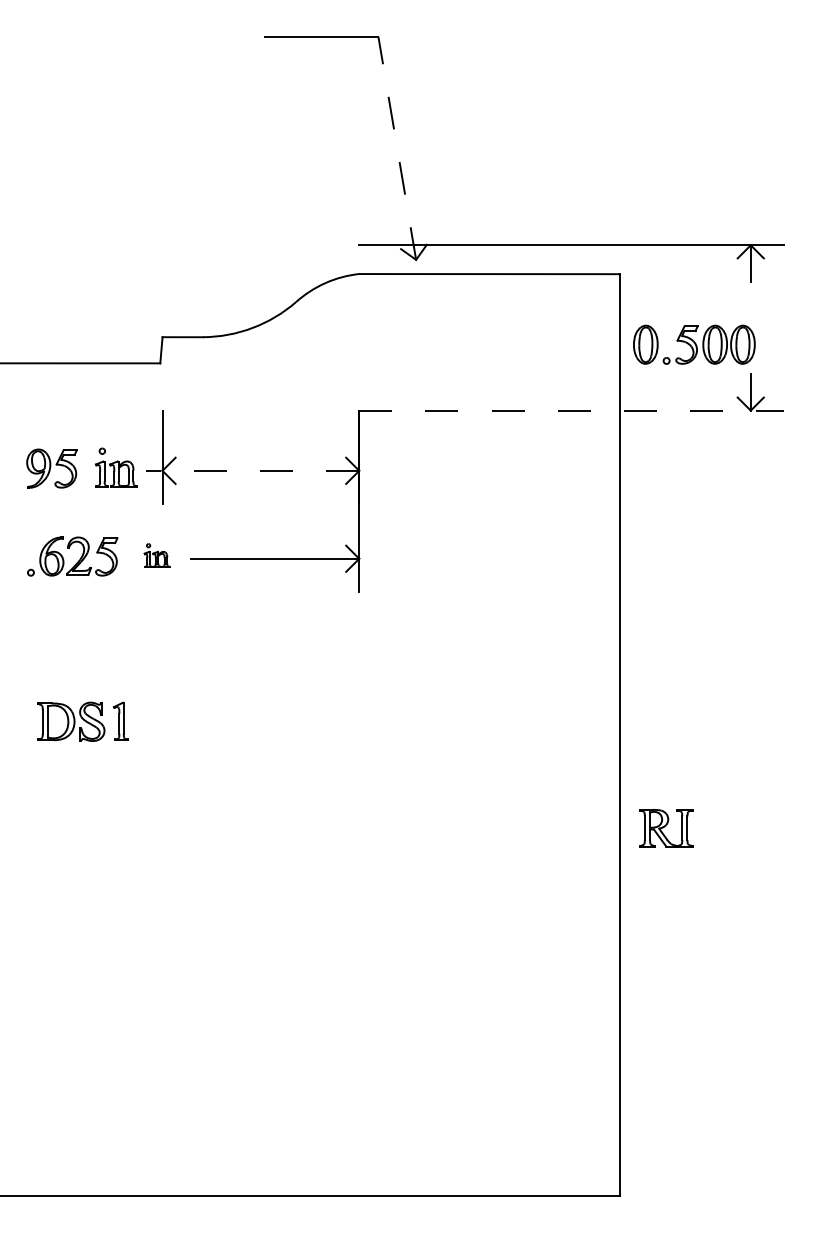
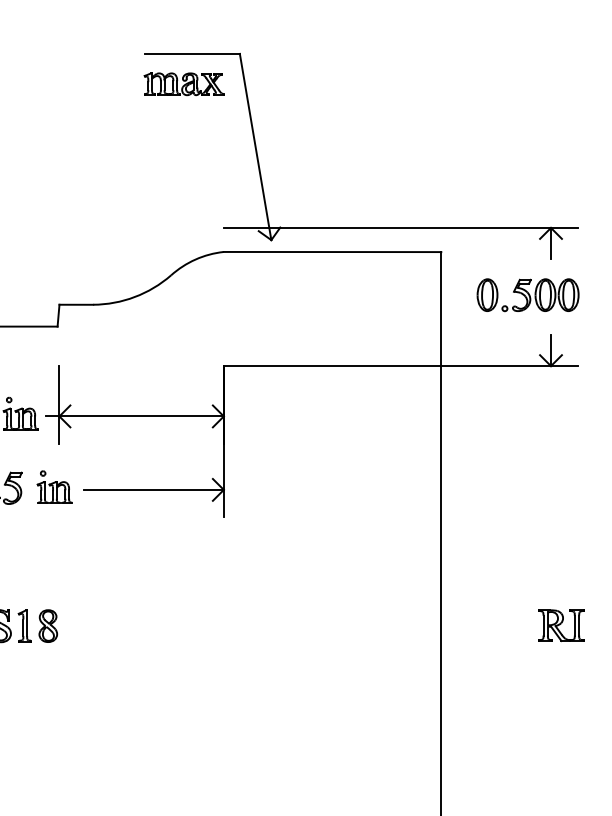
part: (311, 73) -> (183, 84), added
line: (397, 147) -> (255, 146), dashed -> solid
part: (694, 344) -> (528, 294), moved
line: (571, 410) -> (401, 366), dashed -> solid
line: (252, 470) -> (134, 416), dashed -> solid
part: (156, 555) -> (54, 487), size x1.67
part: (148, 721) -> (47, 625), added
part: (666, 828) -> (561, 625), moved

